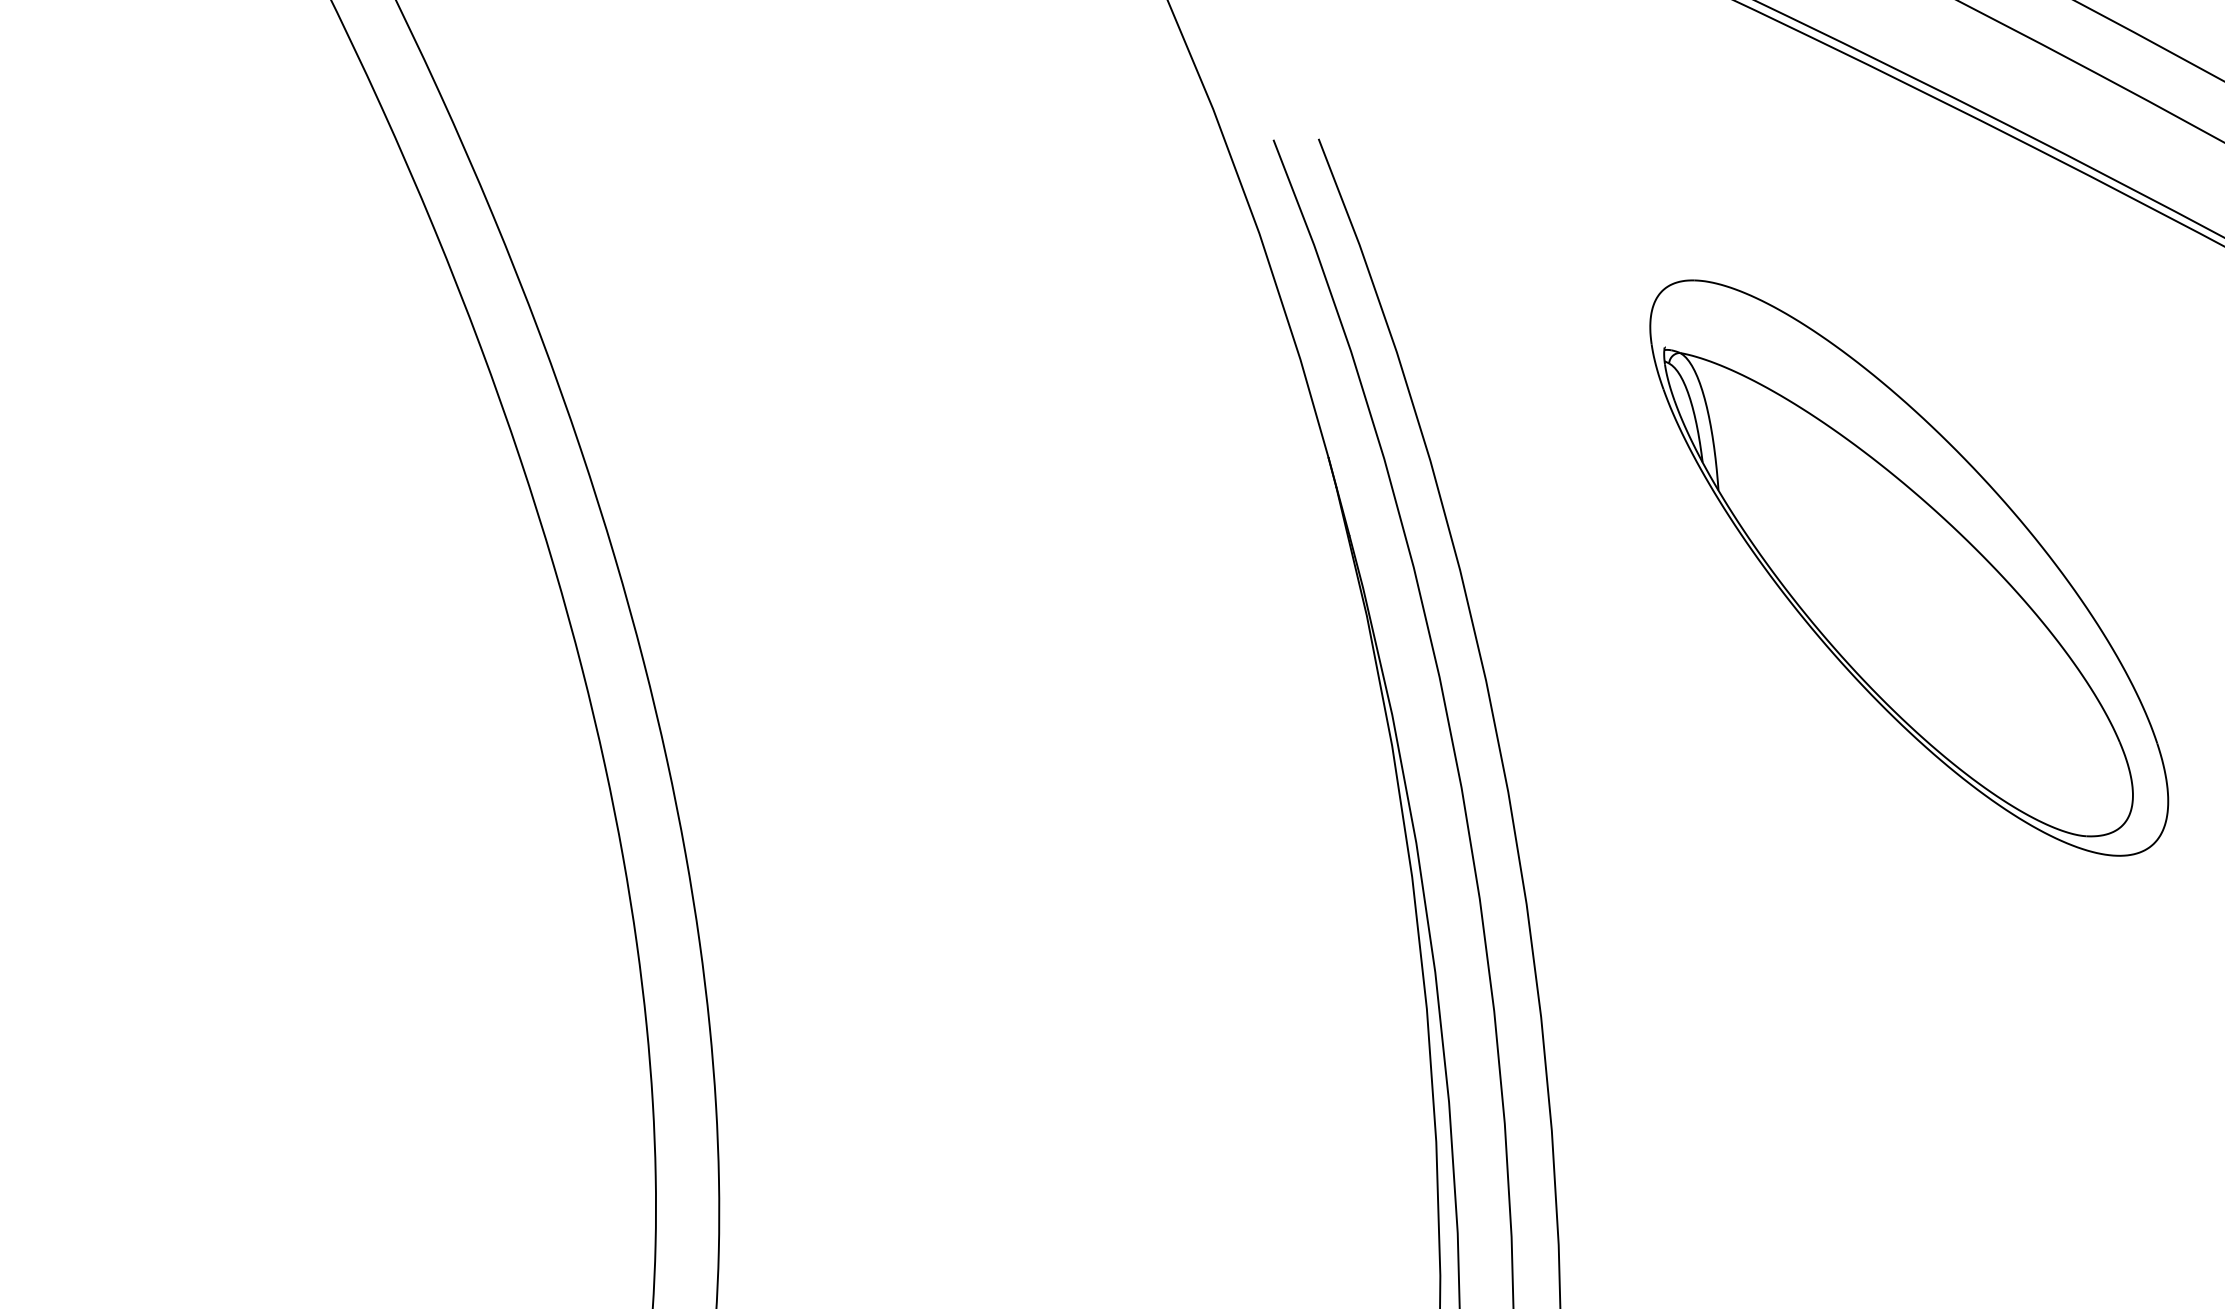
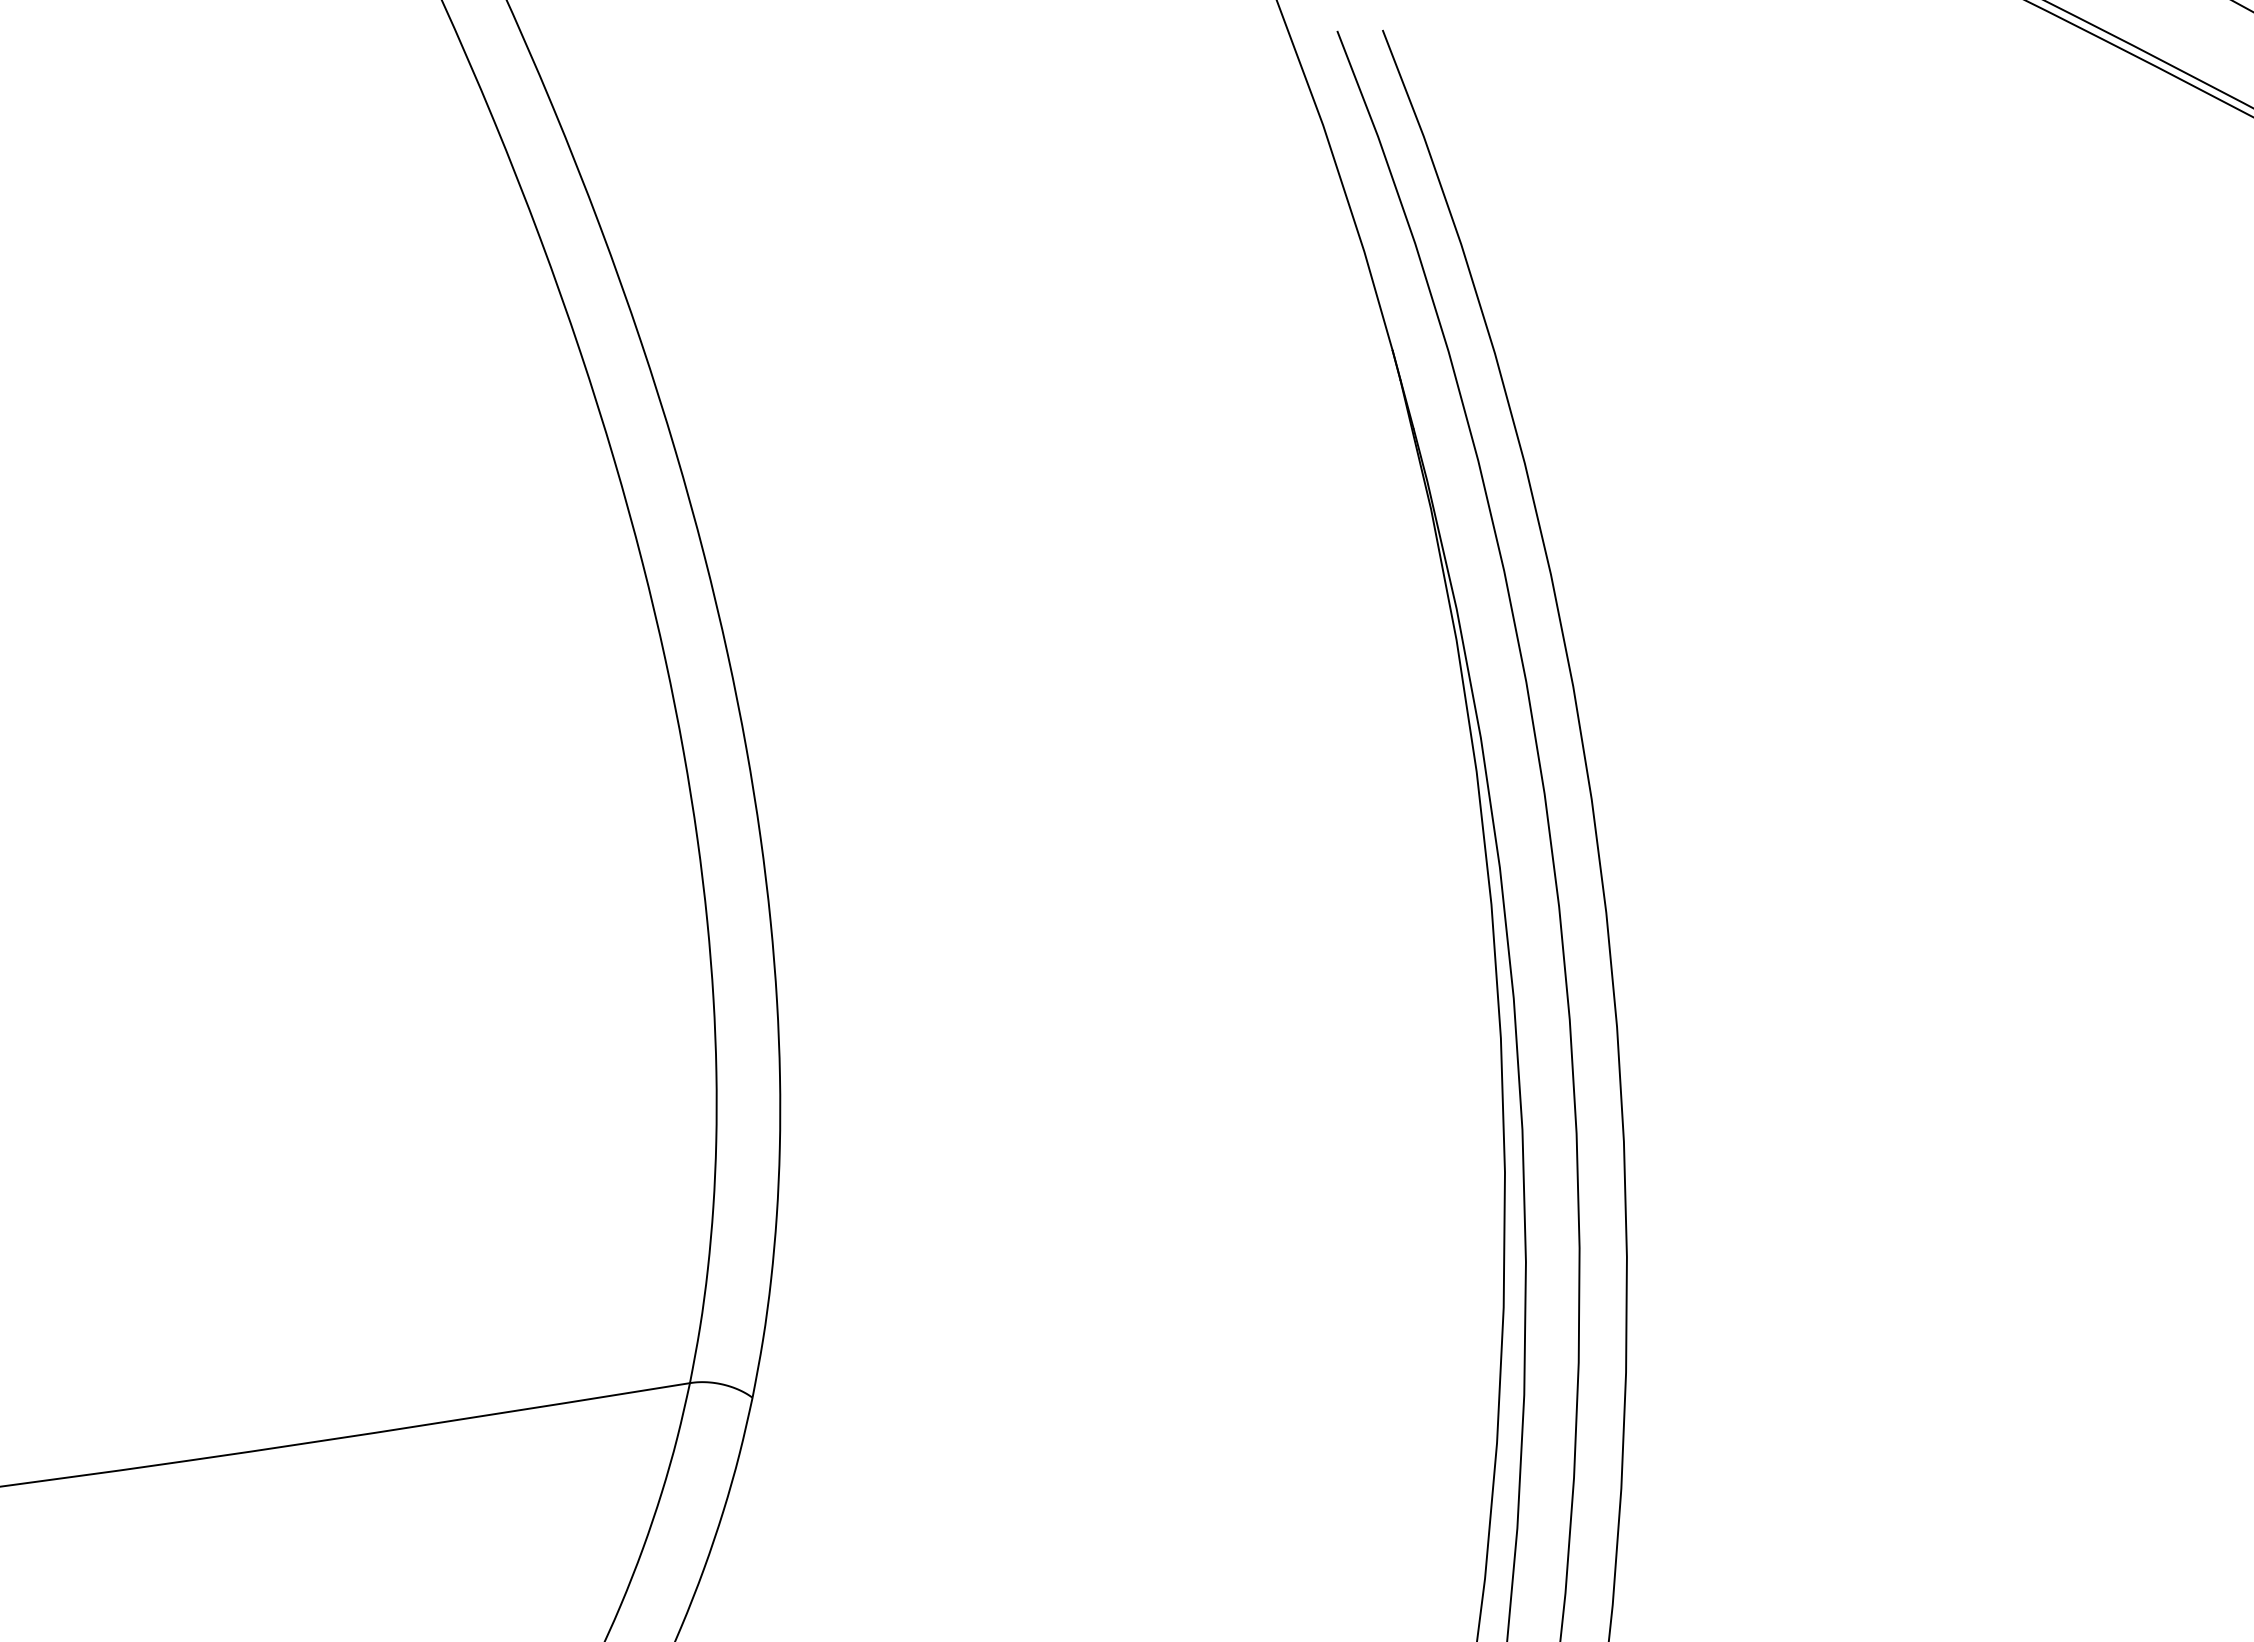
part: (1909, 568) -> (1976, 461), removed

